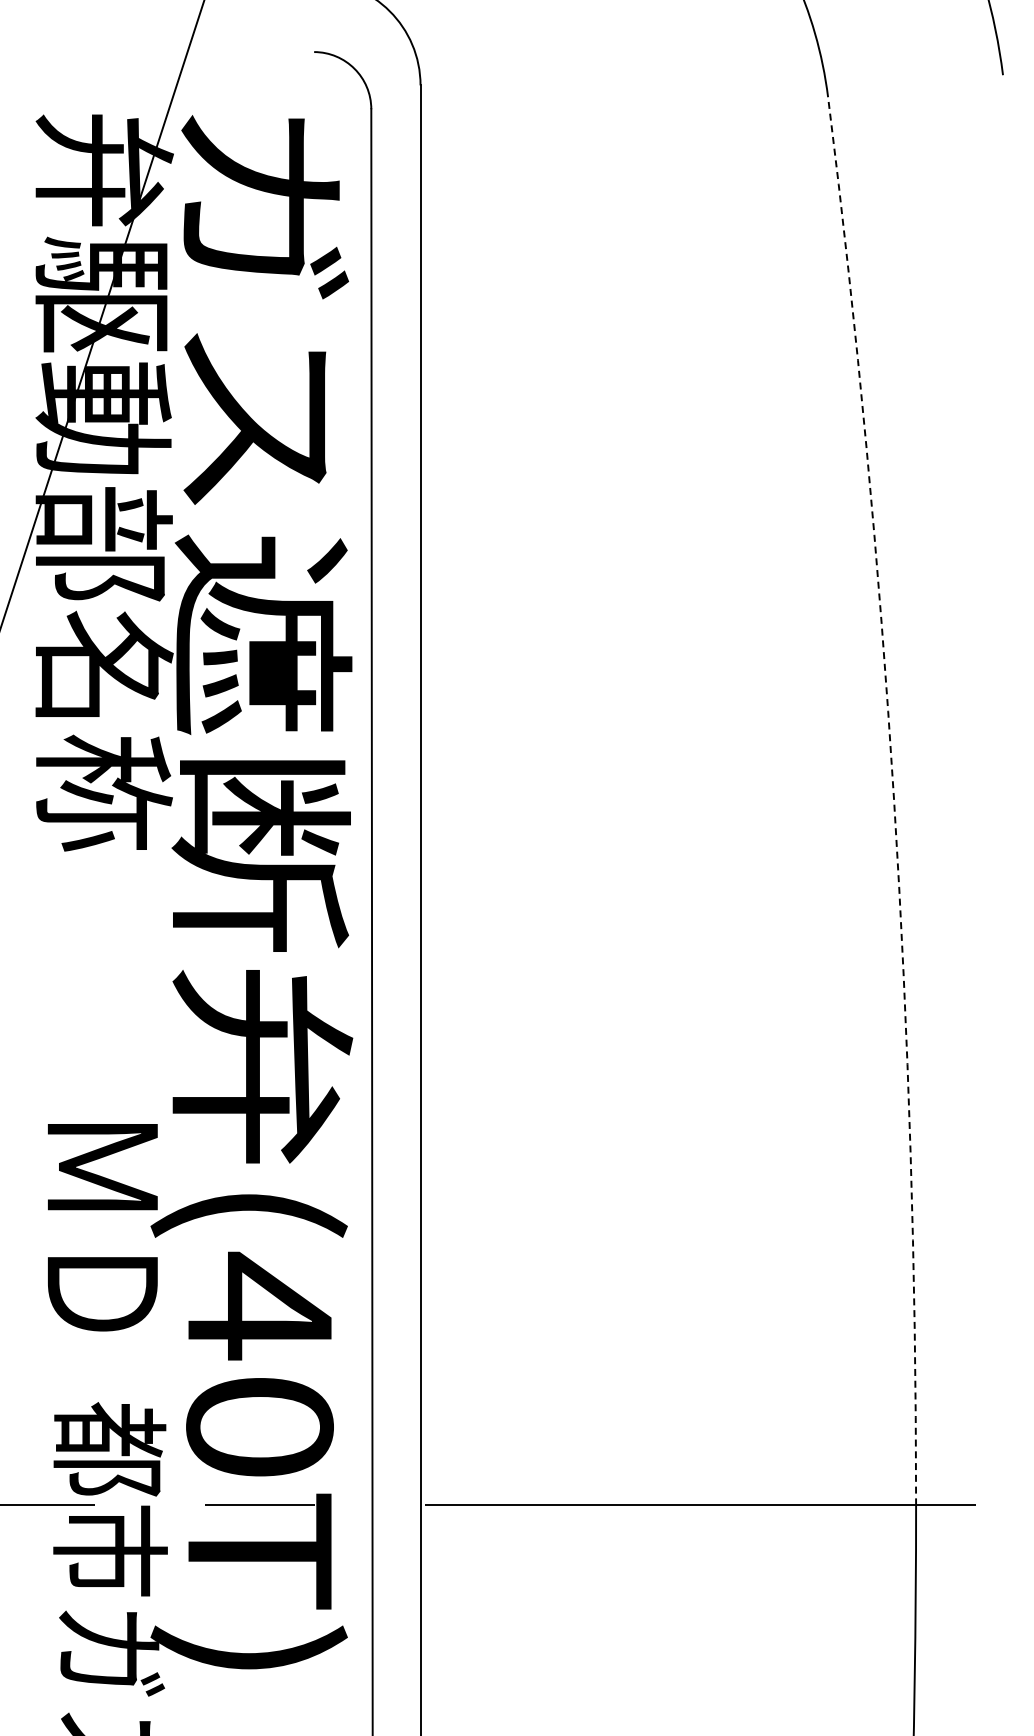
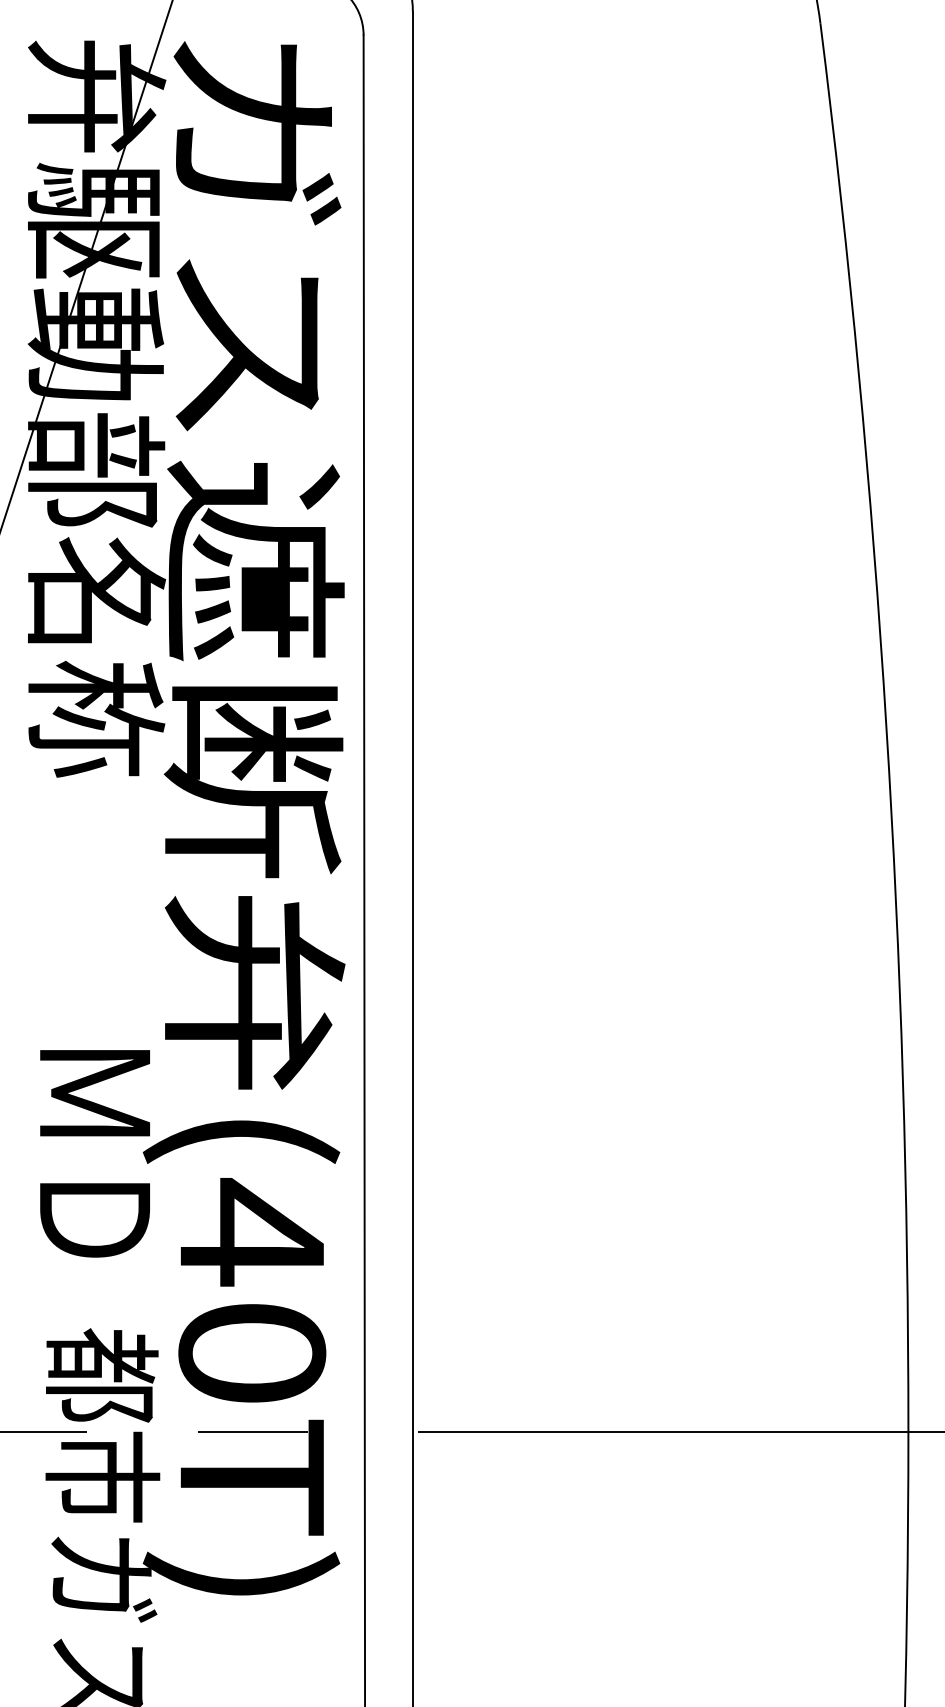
arc: (894, 799) -> (886, 725), dashed -> solid

